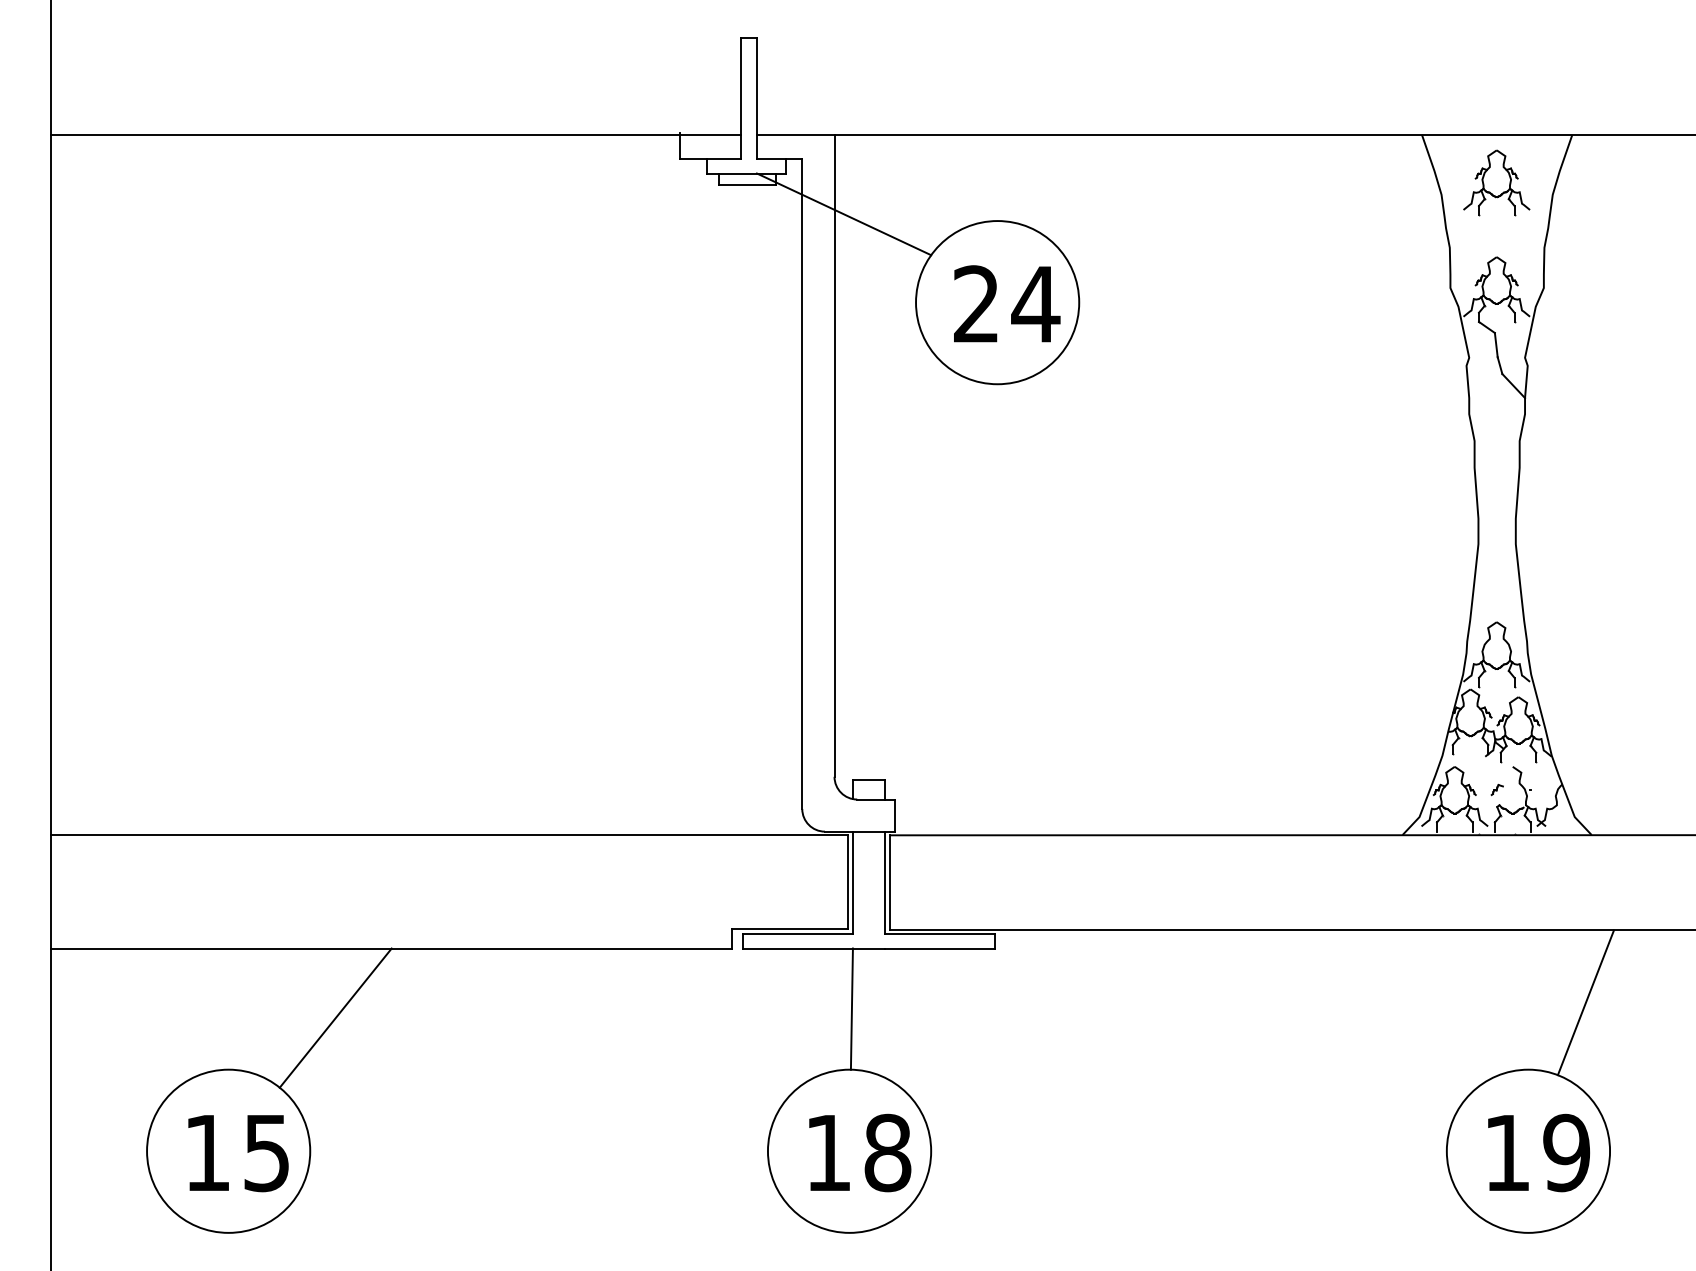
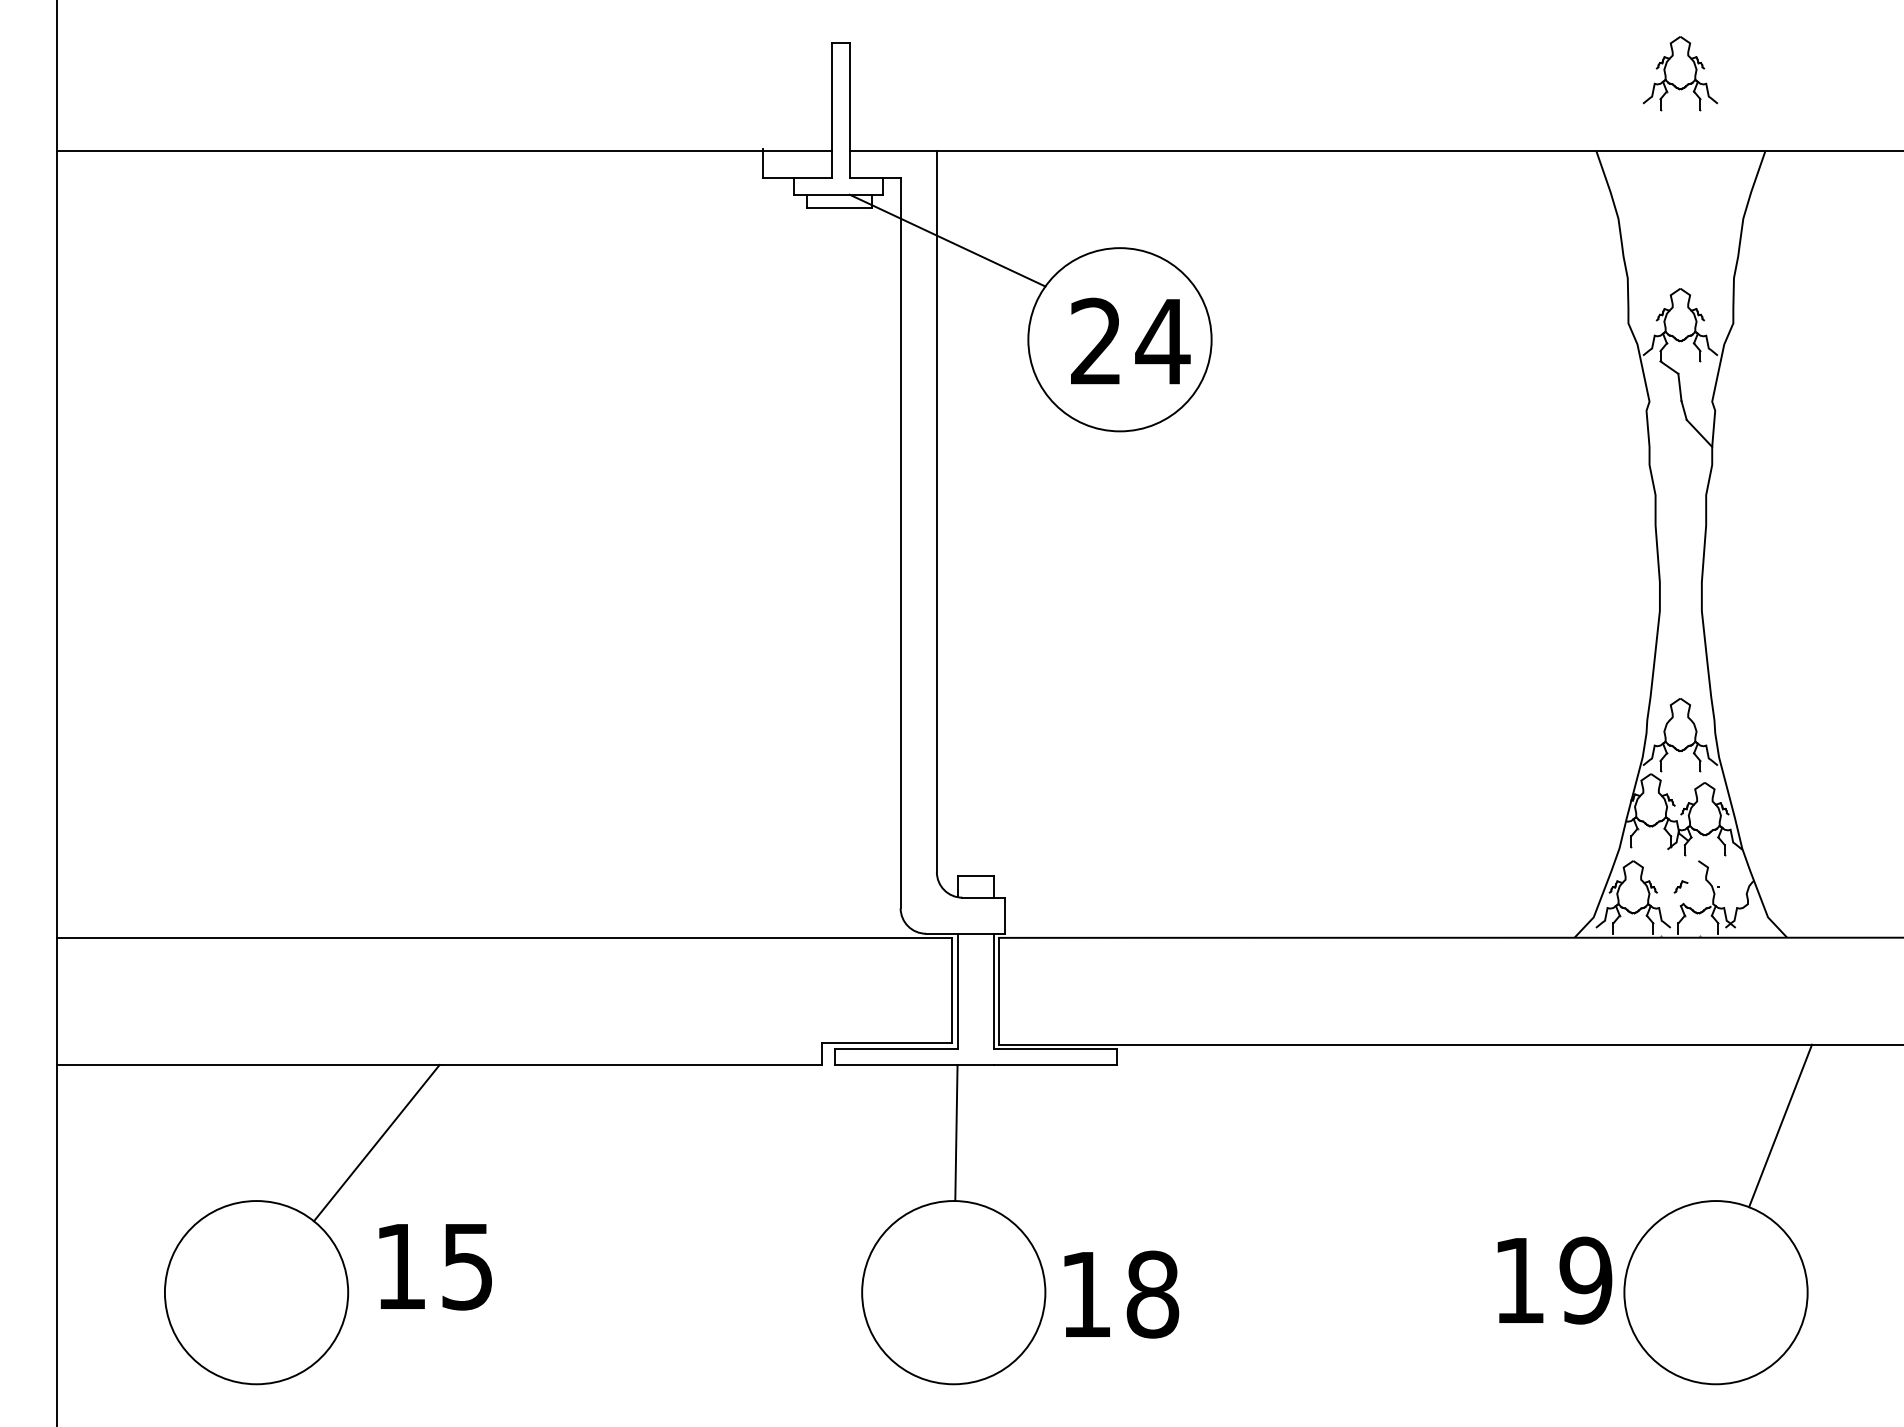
part: (1495, 183) -> (1679, 73), moved
text: (860, 1152) -> (1121, 1294), moved
text: (1538, 1152) -> (1554, 1280), moved
text: (238, 1153) -> (435, 1267), moved

